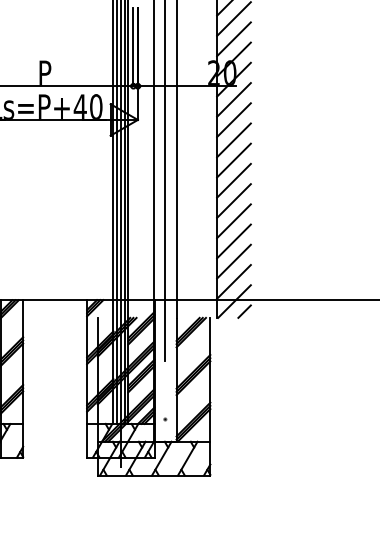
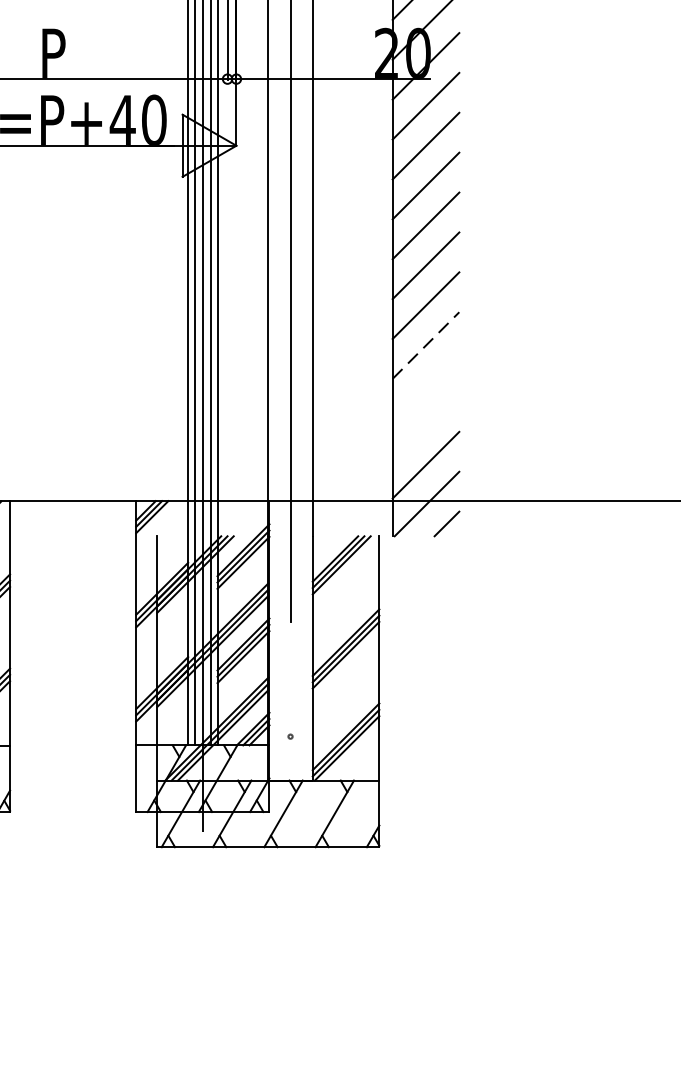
line: (234, 221) -> (426, 346), solid -> dashed
line: (233, 241) -> (424, 385), removed
line: (233, 261) -> (424, 424), removed

